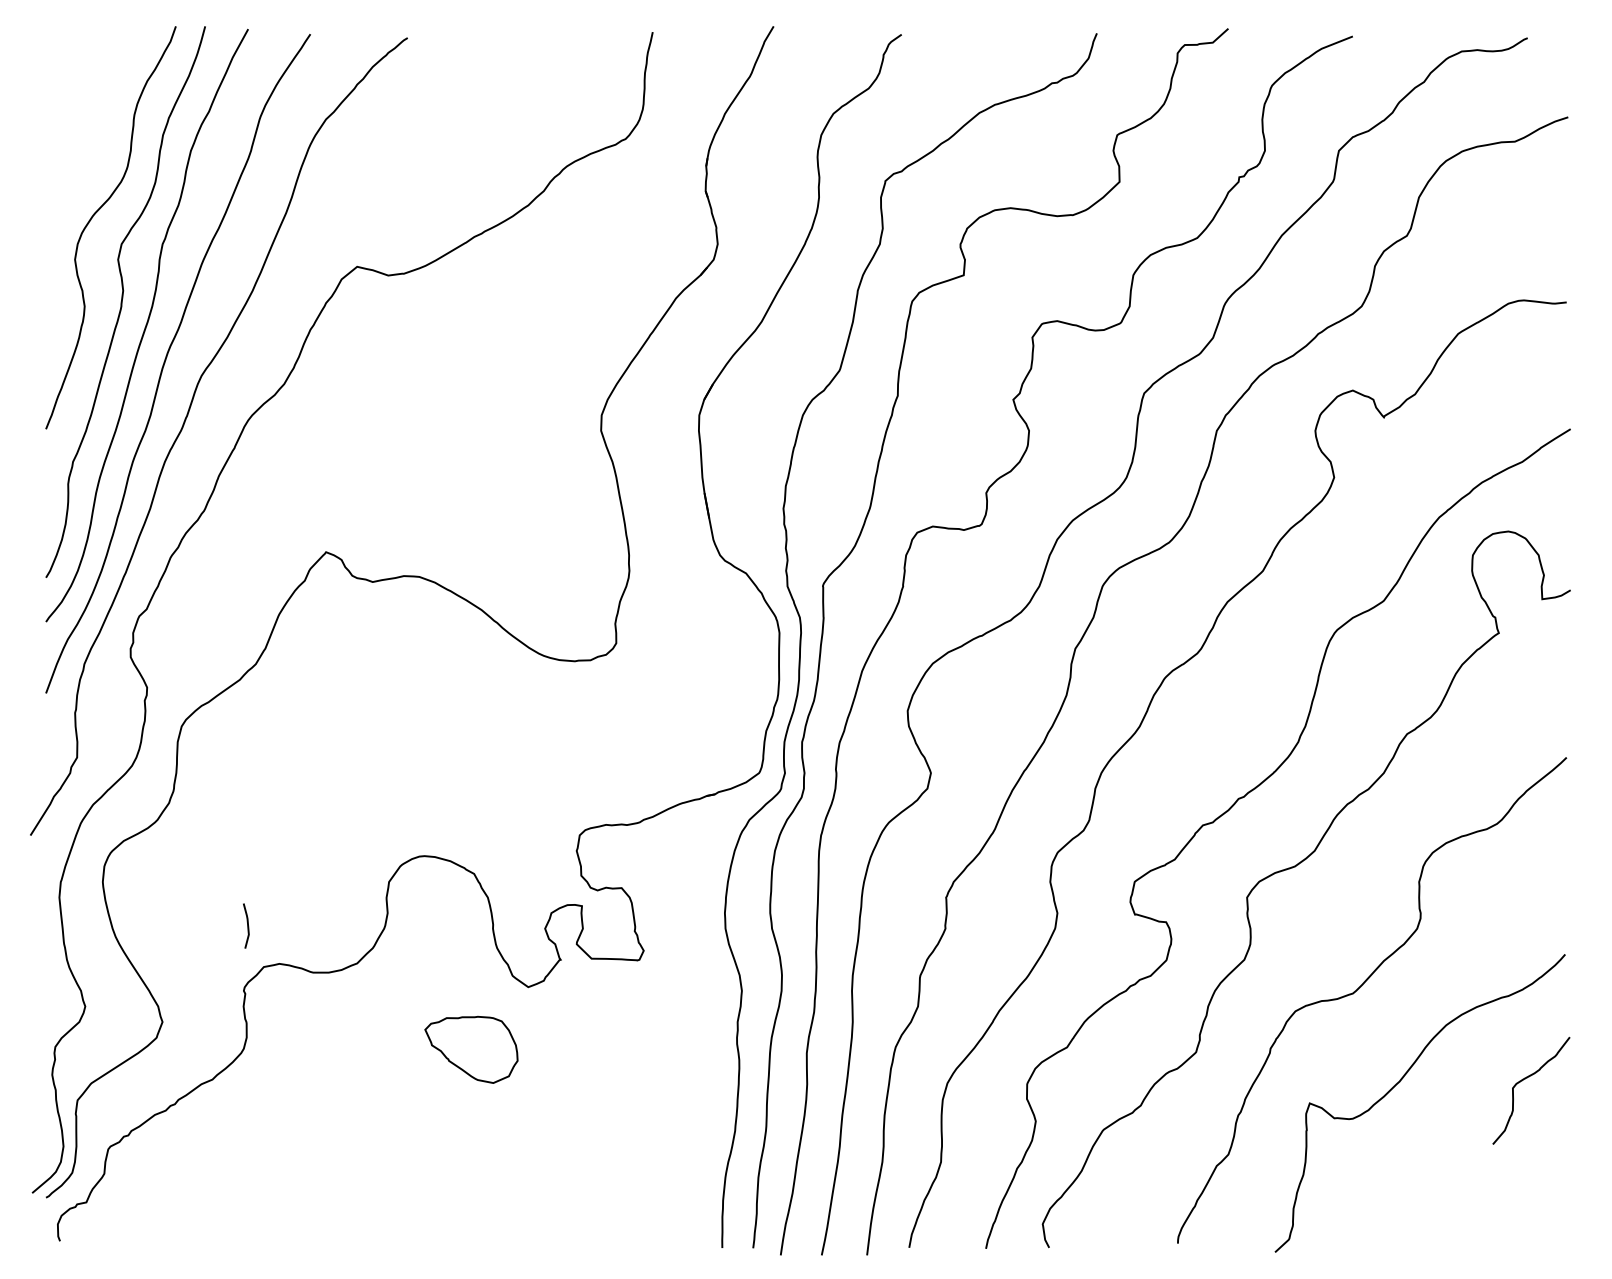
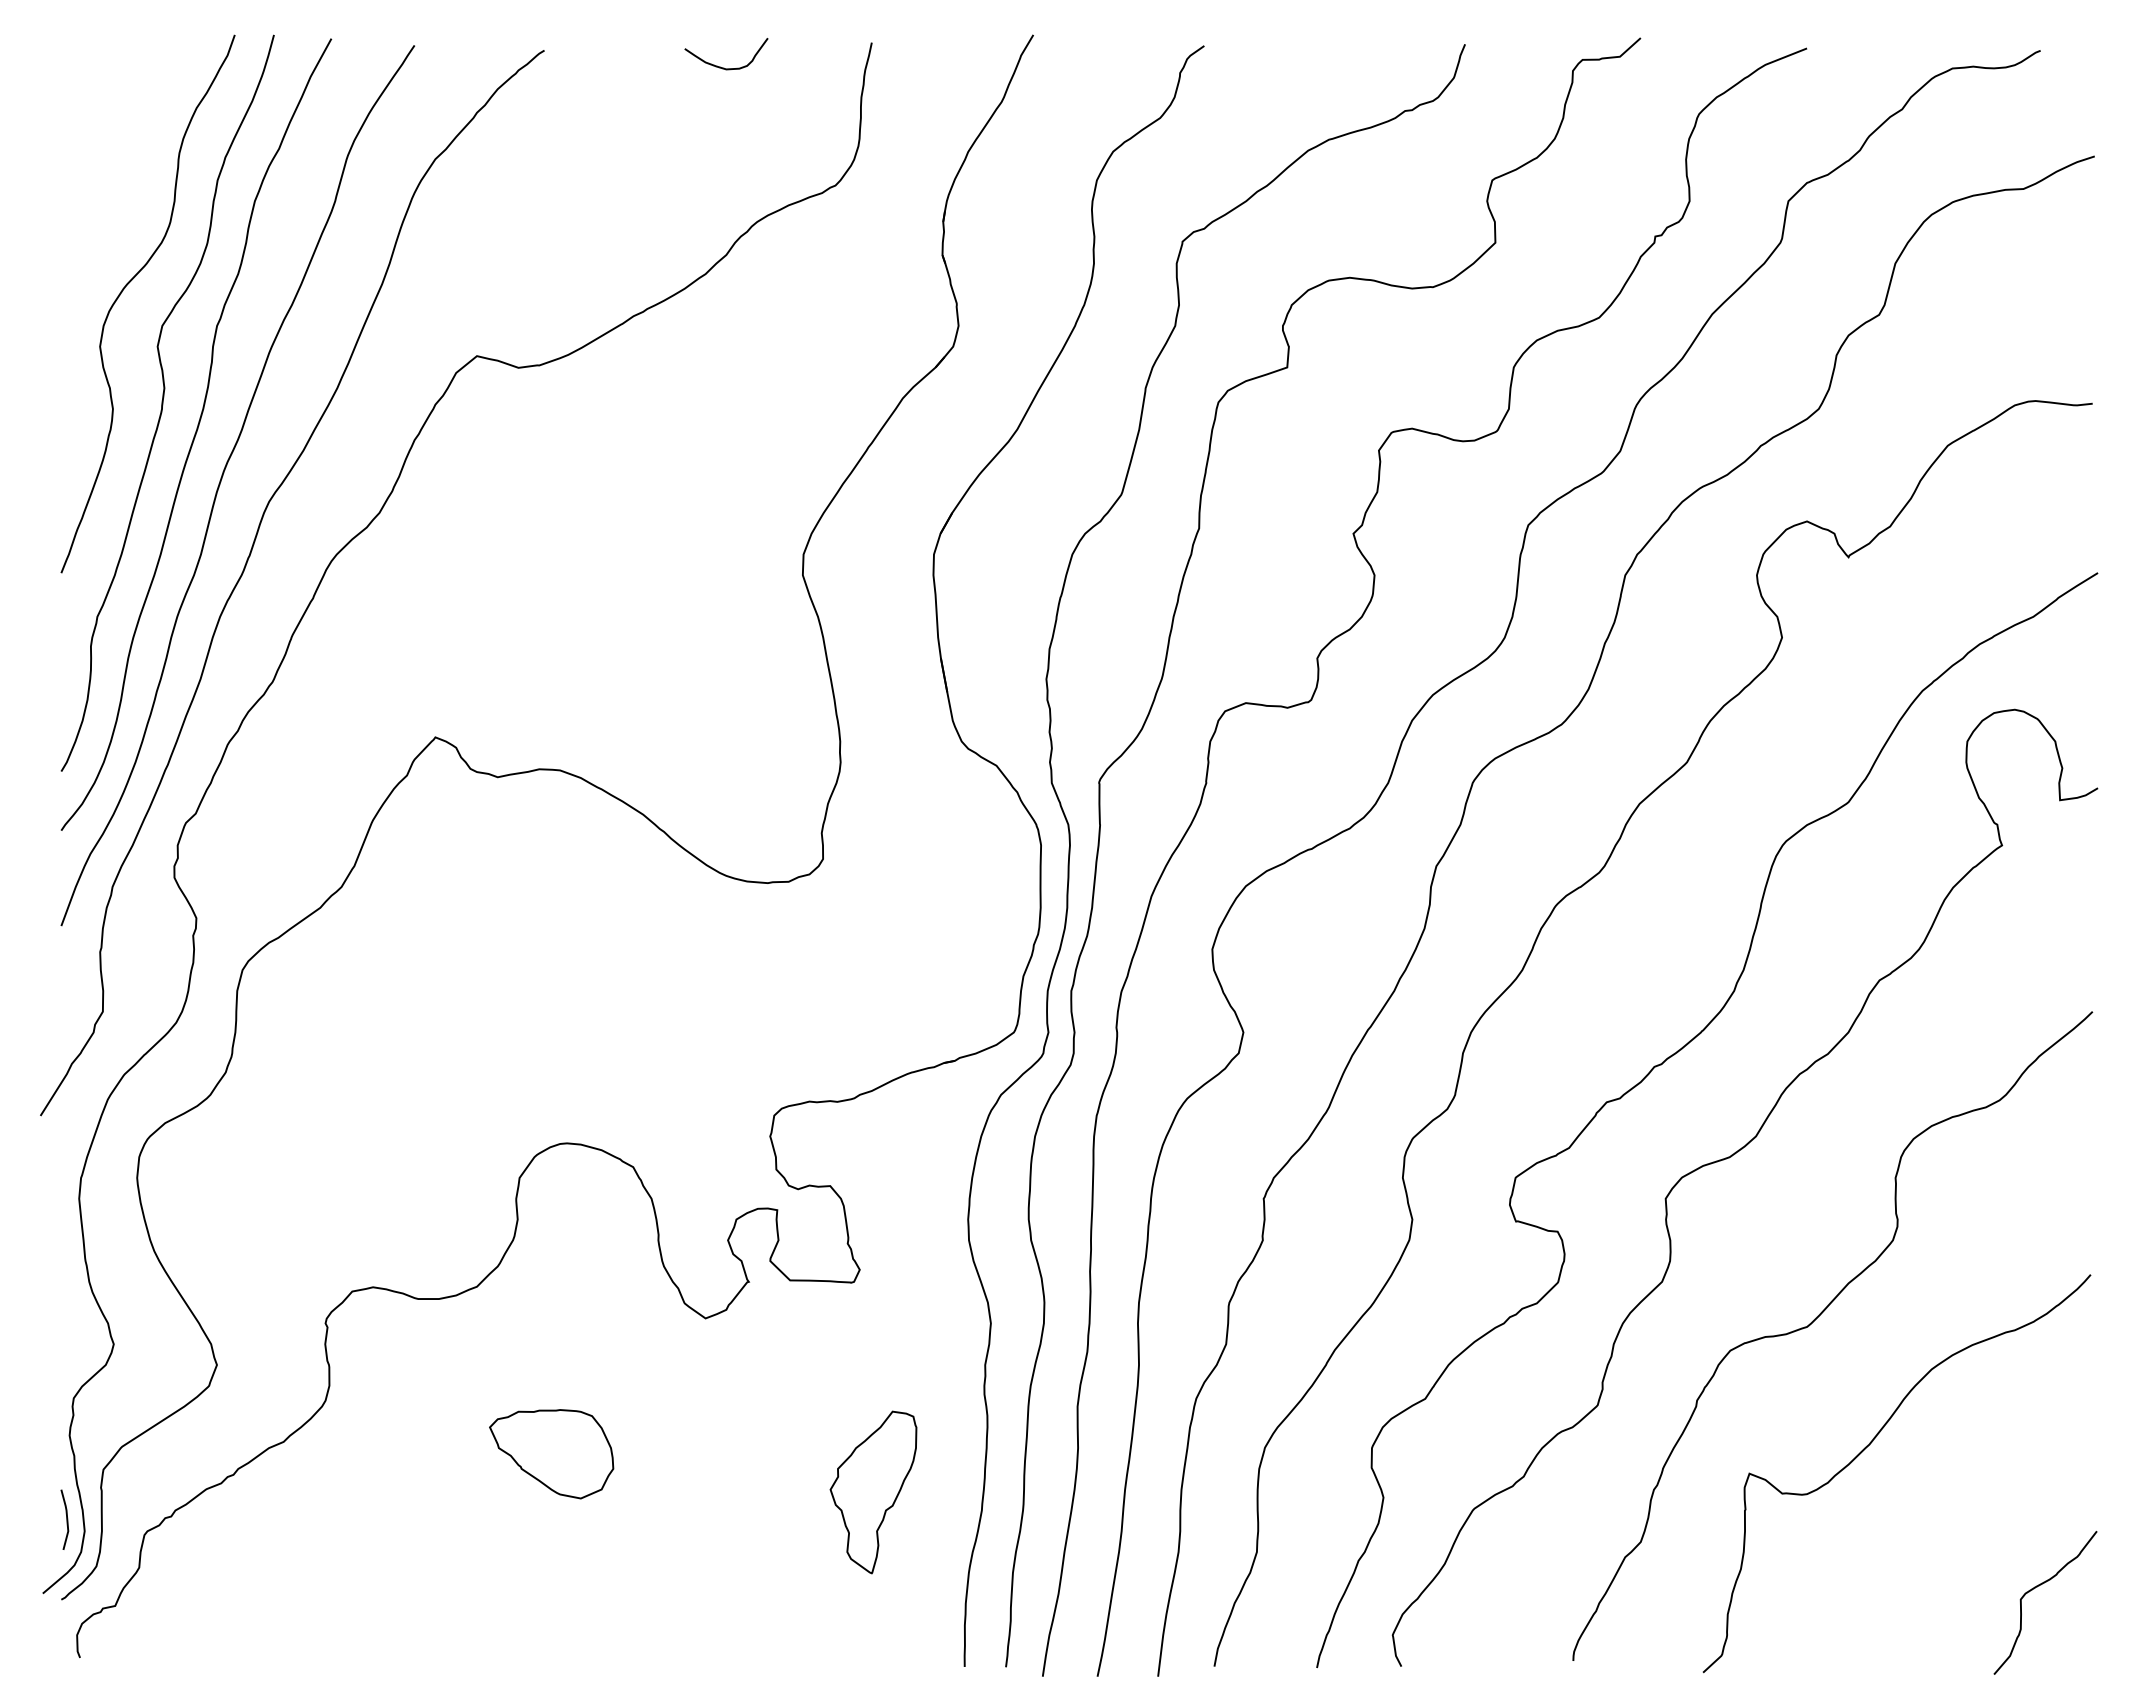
curve: (542, 50) -> (724, 67), added
line: (247, 925) -> (66, 1519), moved
part: (471, 1050) -> (551, 1454), moved
curve: (1525, 1079) -> (2037, 1587), moved
part: (654, 1117) -> (873, 1492), added

